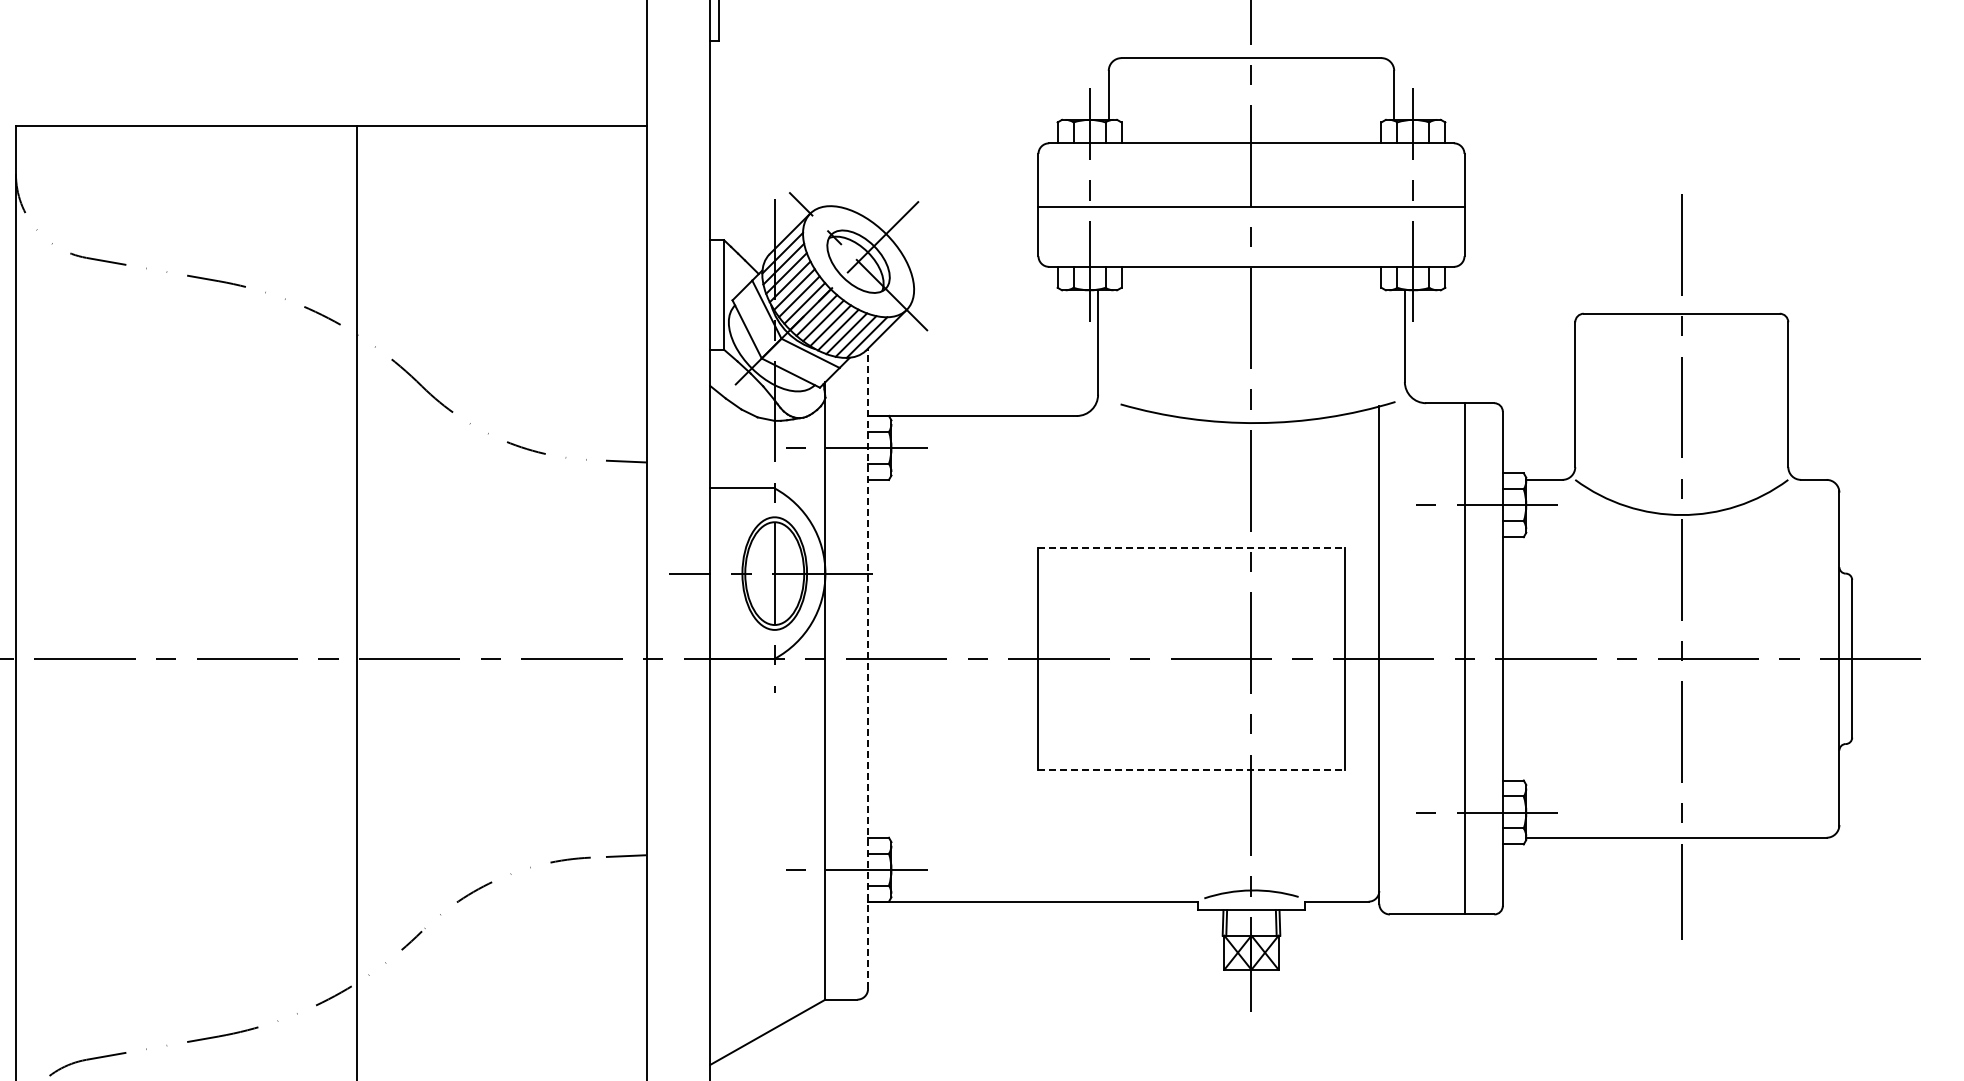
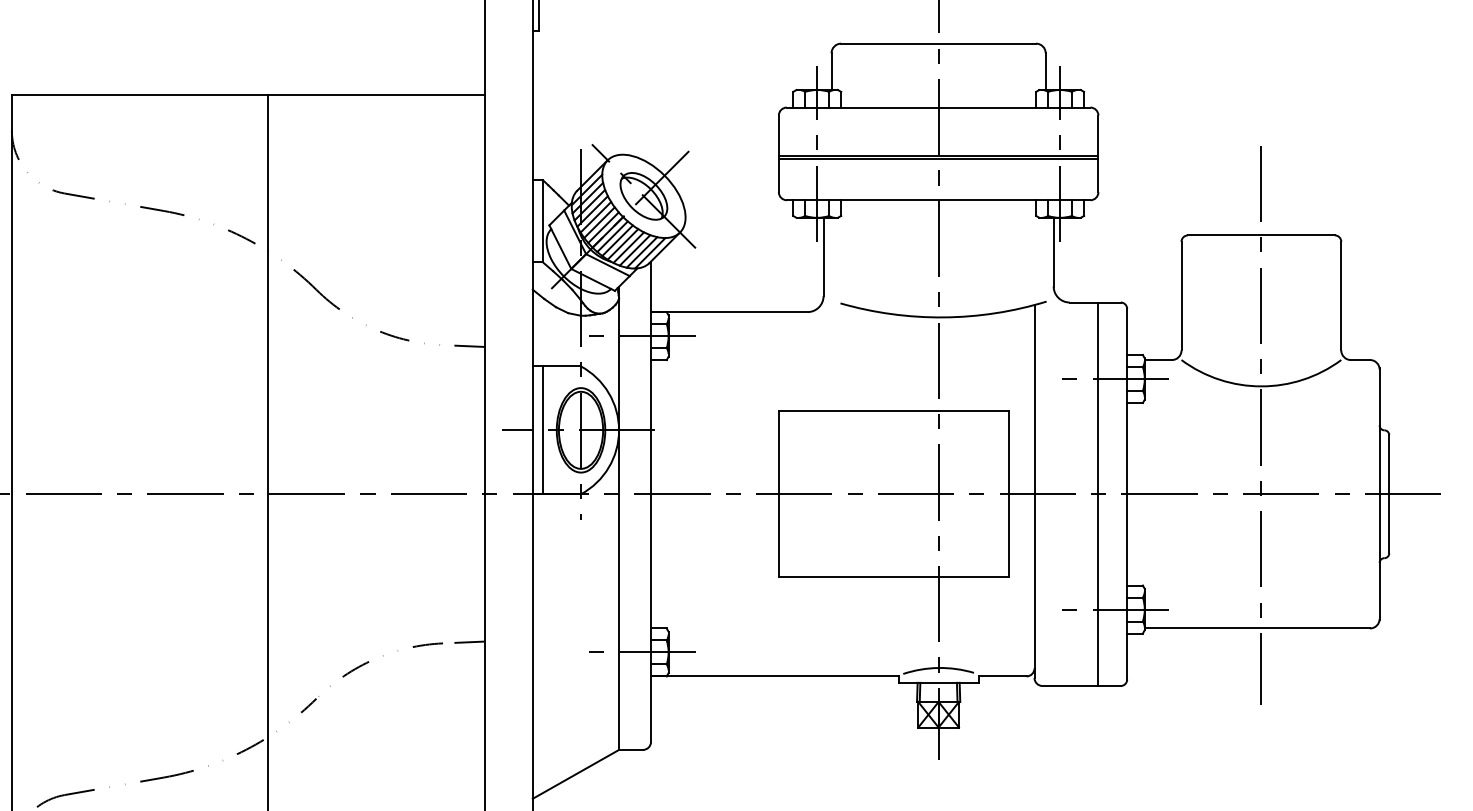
line: (1251, 211) -> (938, 158), added
line: (1192, 548) -> (894, 411), dashed -> solid
line: (724, 573) -> (543, 430), added
line: (868, 668) -> (651, 501), dashed -> solid
line: (1192, 769) -> (894, 577), dashed -> solid

